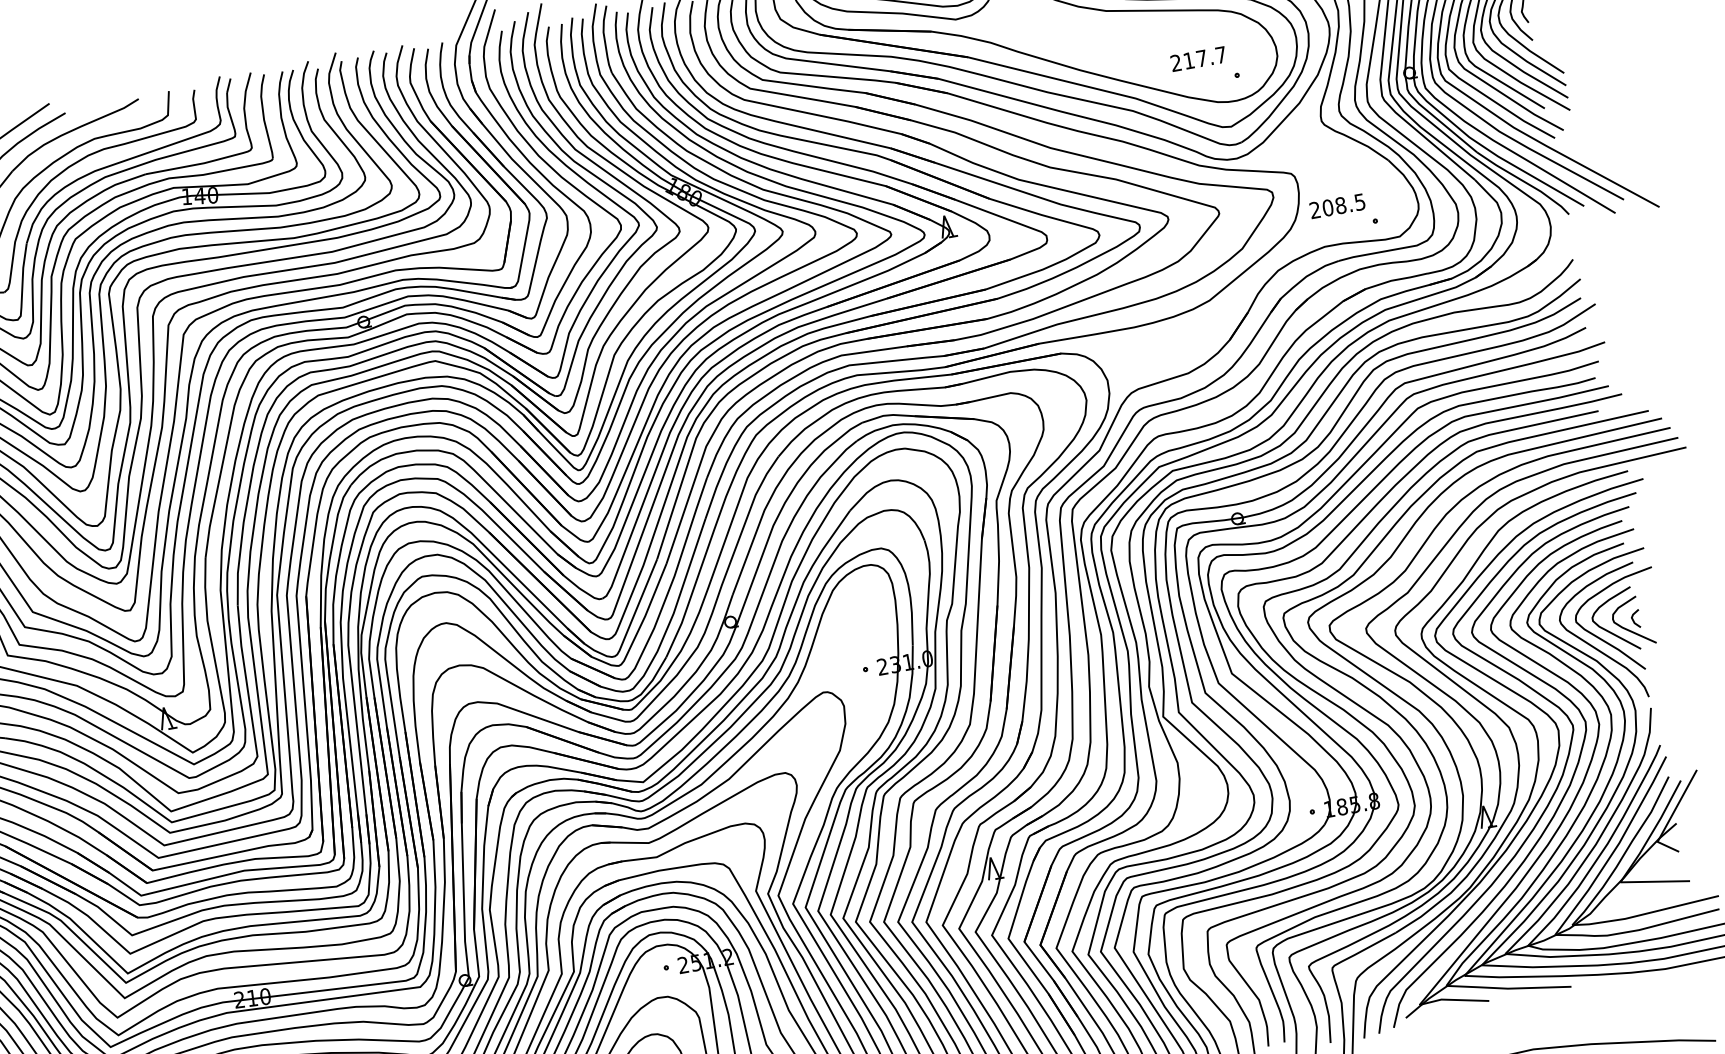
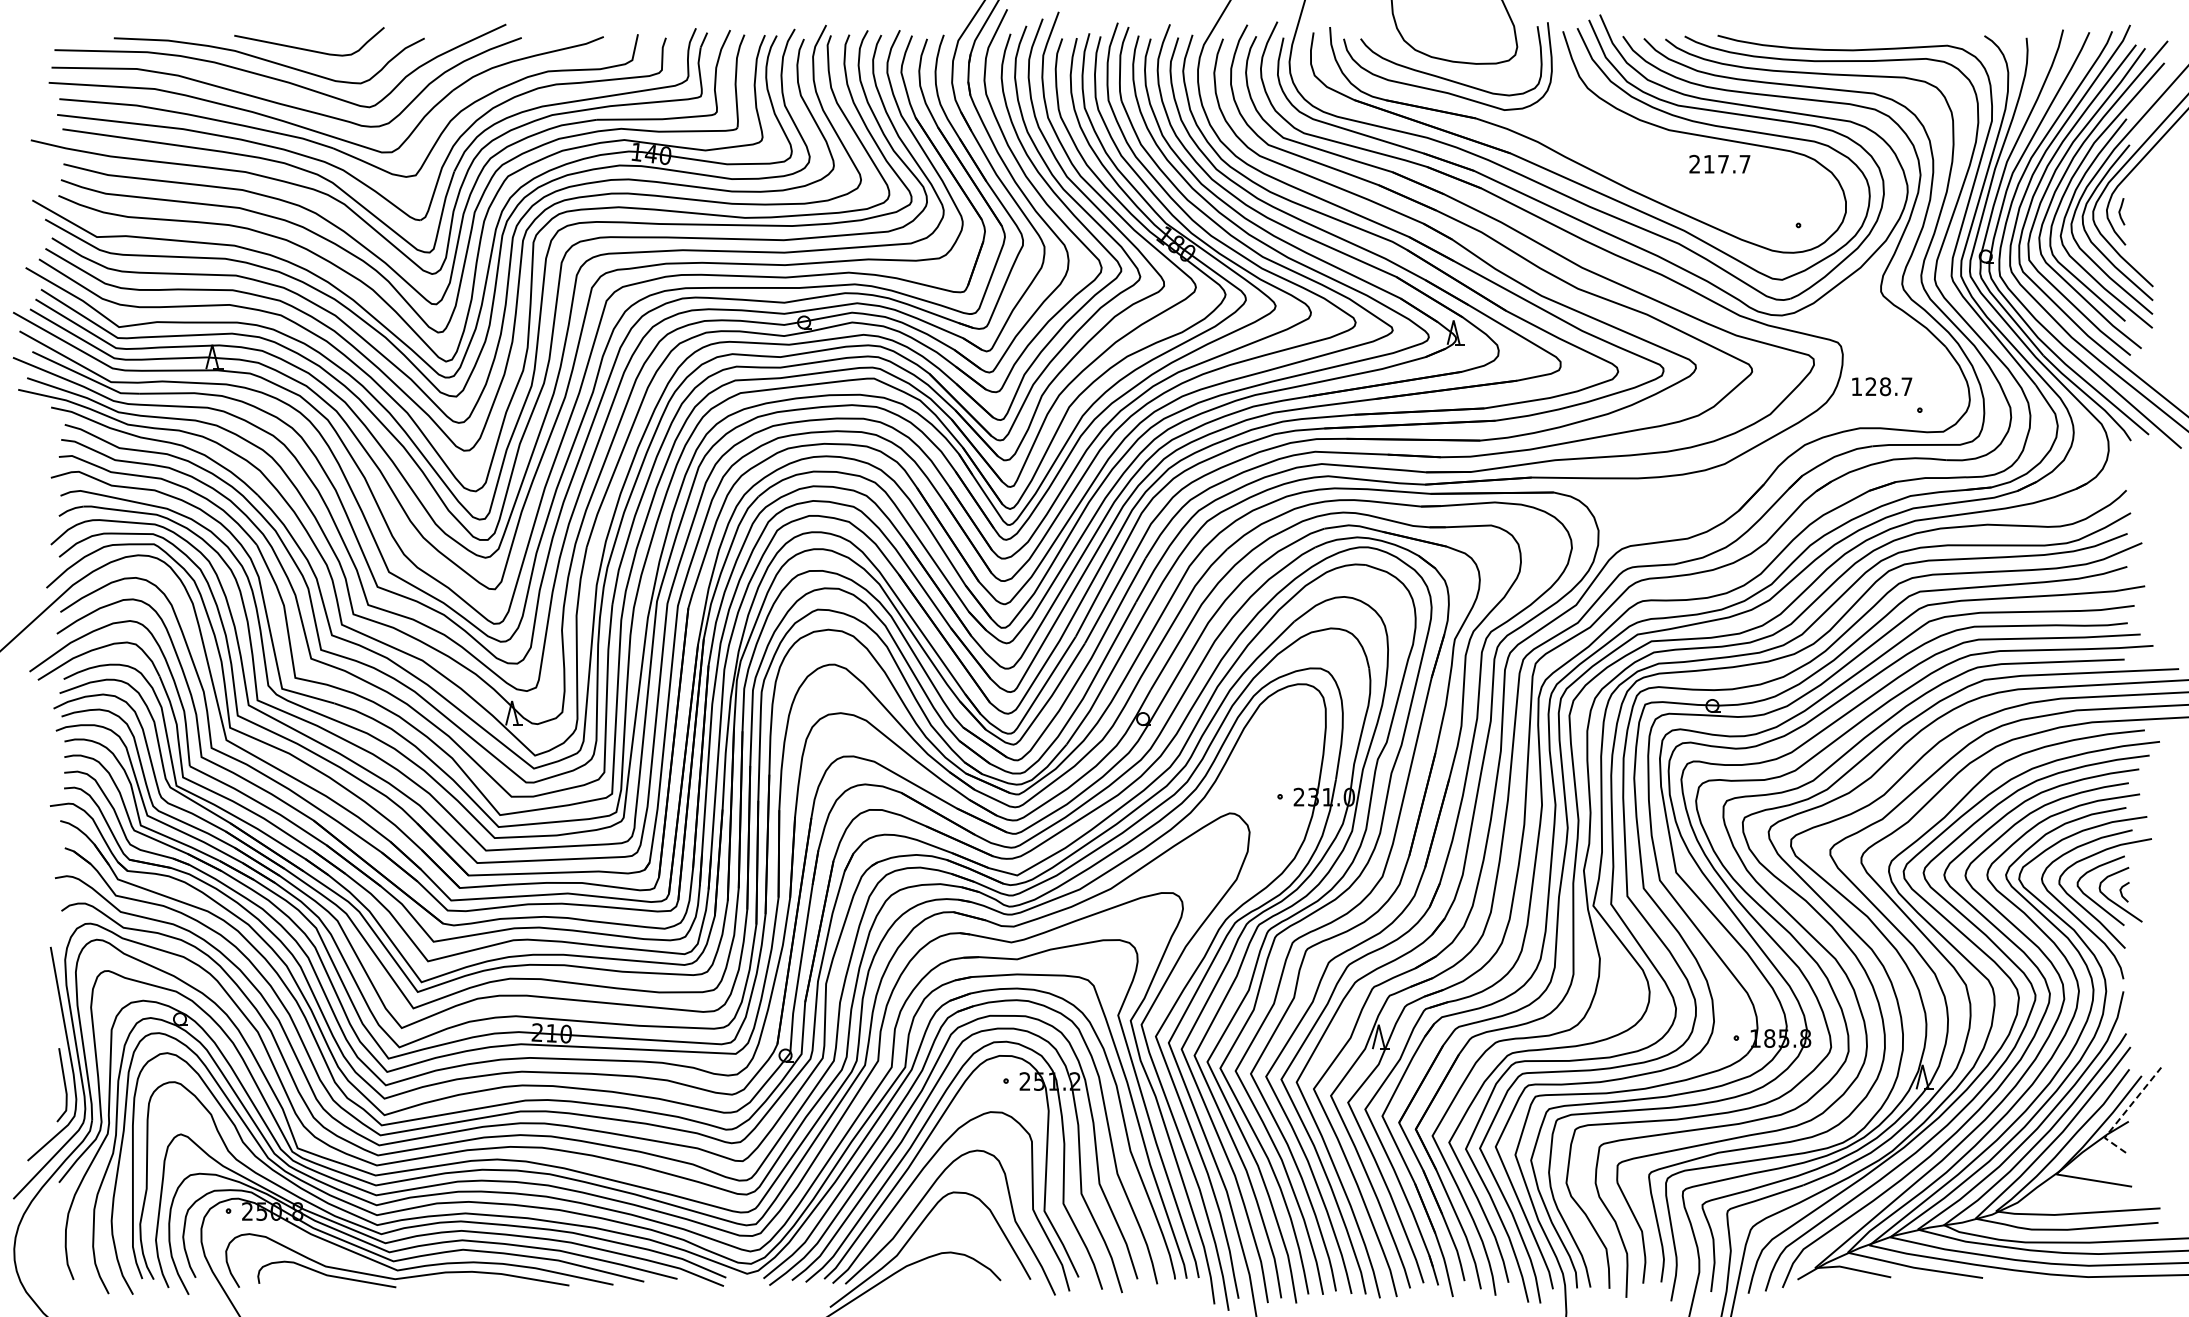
text: (1198, 58) -> (1719, 163), moved
text: (1337, 206) -> (1881, 386), 208.5 -> 128.7
line: (1670, 817) -> (2123, 1114), solid -> dashed

